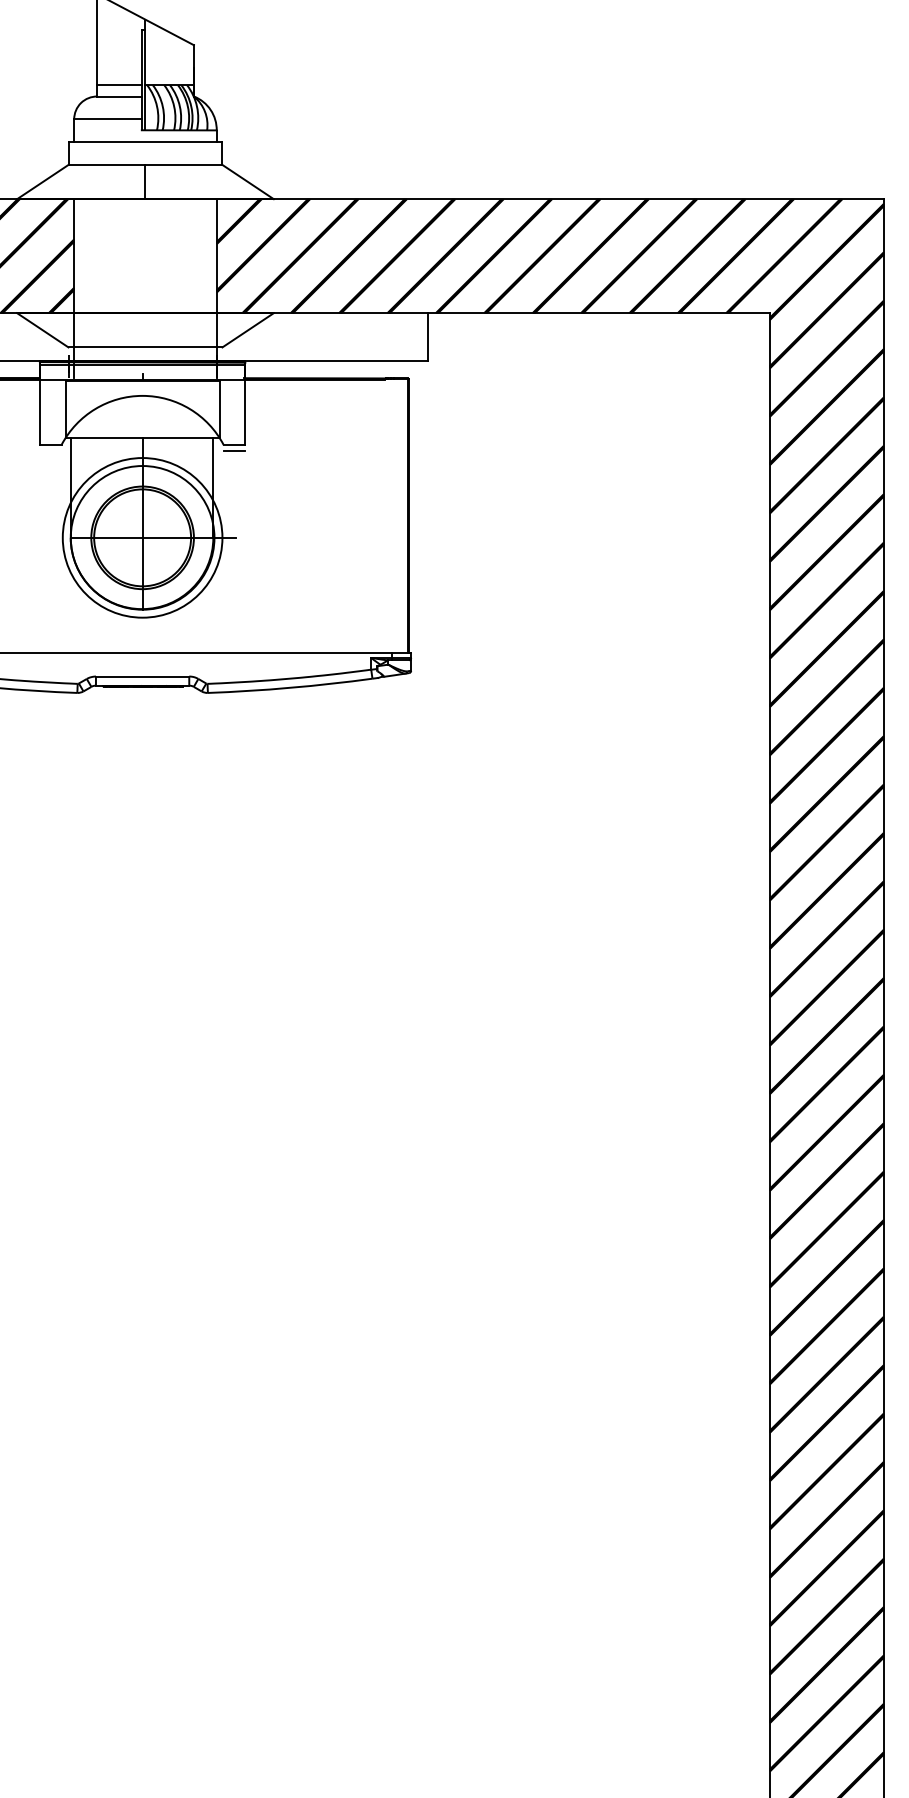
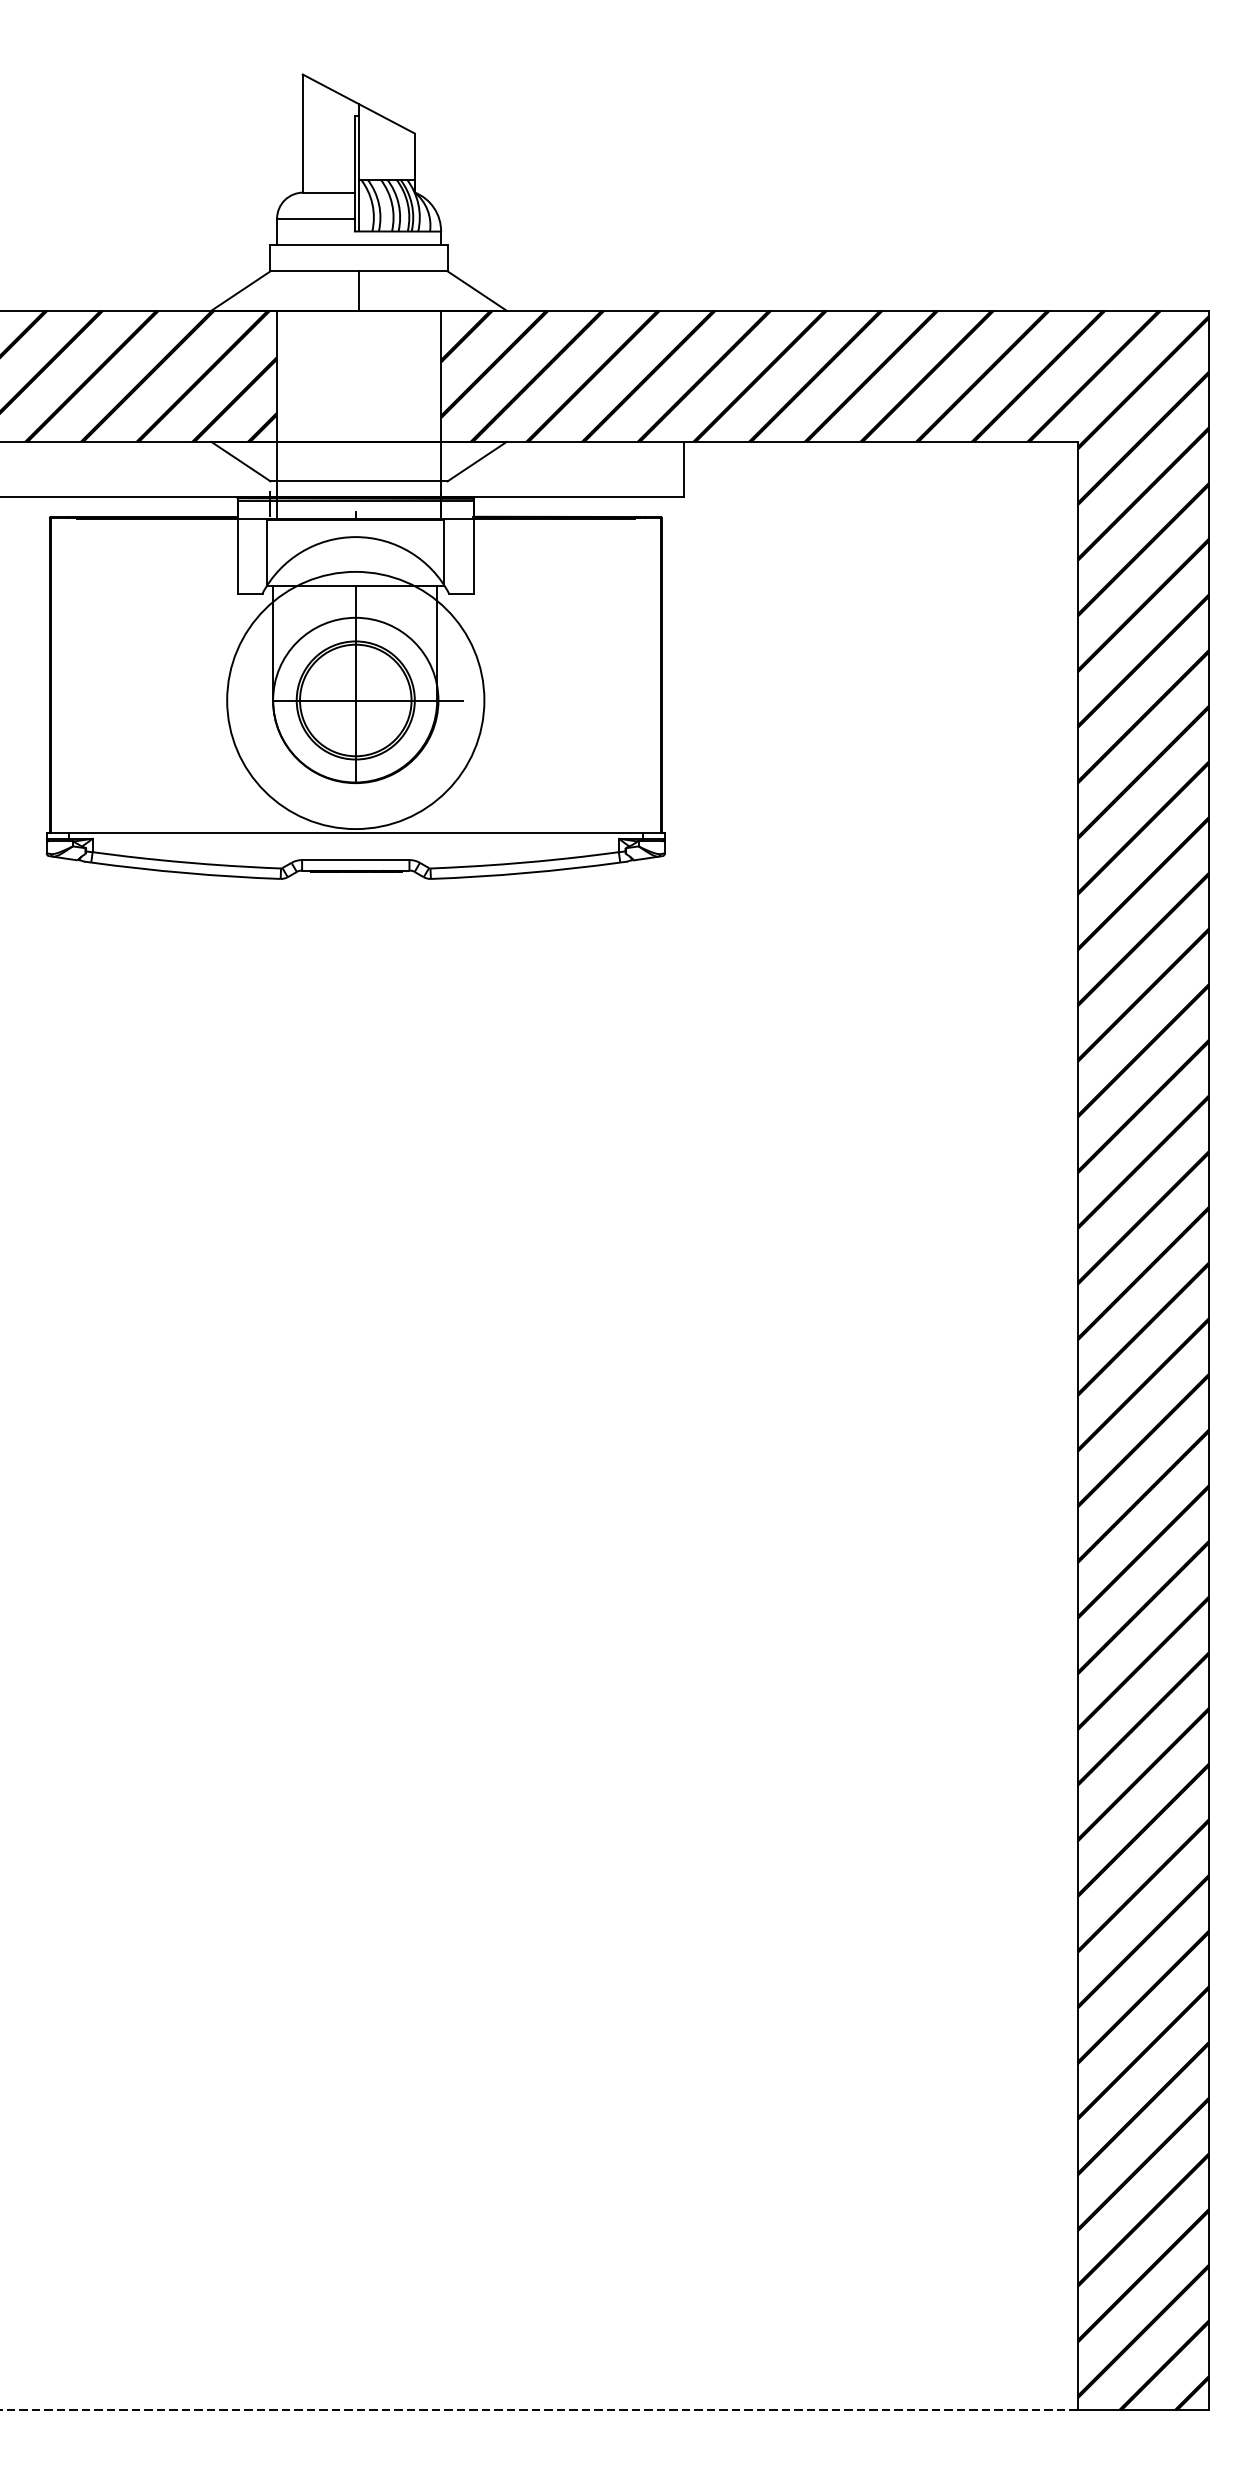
line: (118, 85) -> (328, 179), removed
line: (233, 450) -> (460, 600), removed
circle: (142, 537) -> (355, 700), size x1.4

